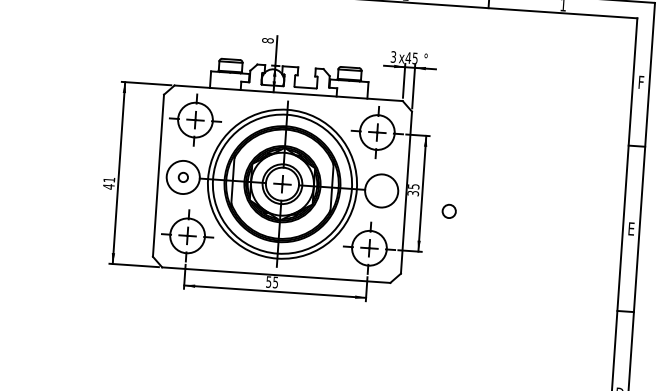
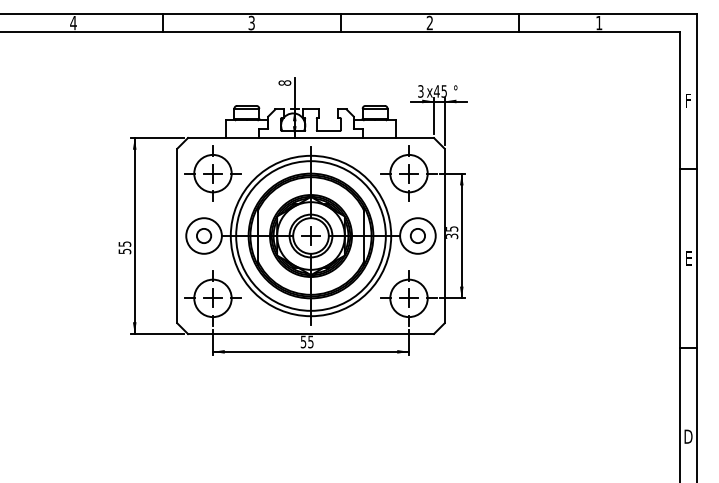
circle: (183, 177) -> (204, 235), size x1.43
text: (108, 183) -> (124, 247), 41 -> 55
circle: (448, 210) -> (417, 235), moved

